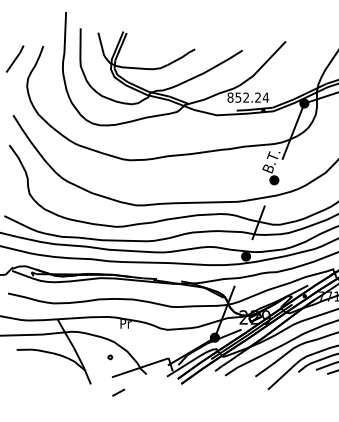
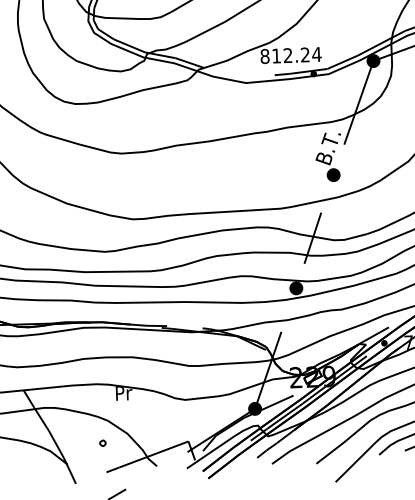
text: (238, 97) -> (276, 55), 852.24 -> 812.24

